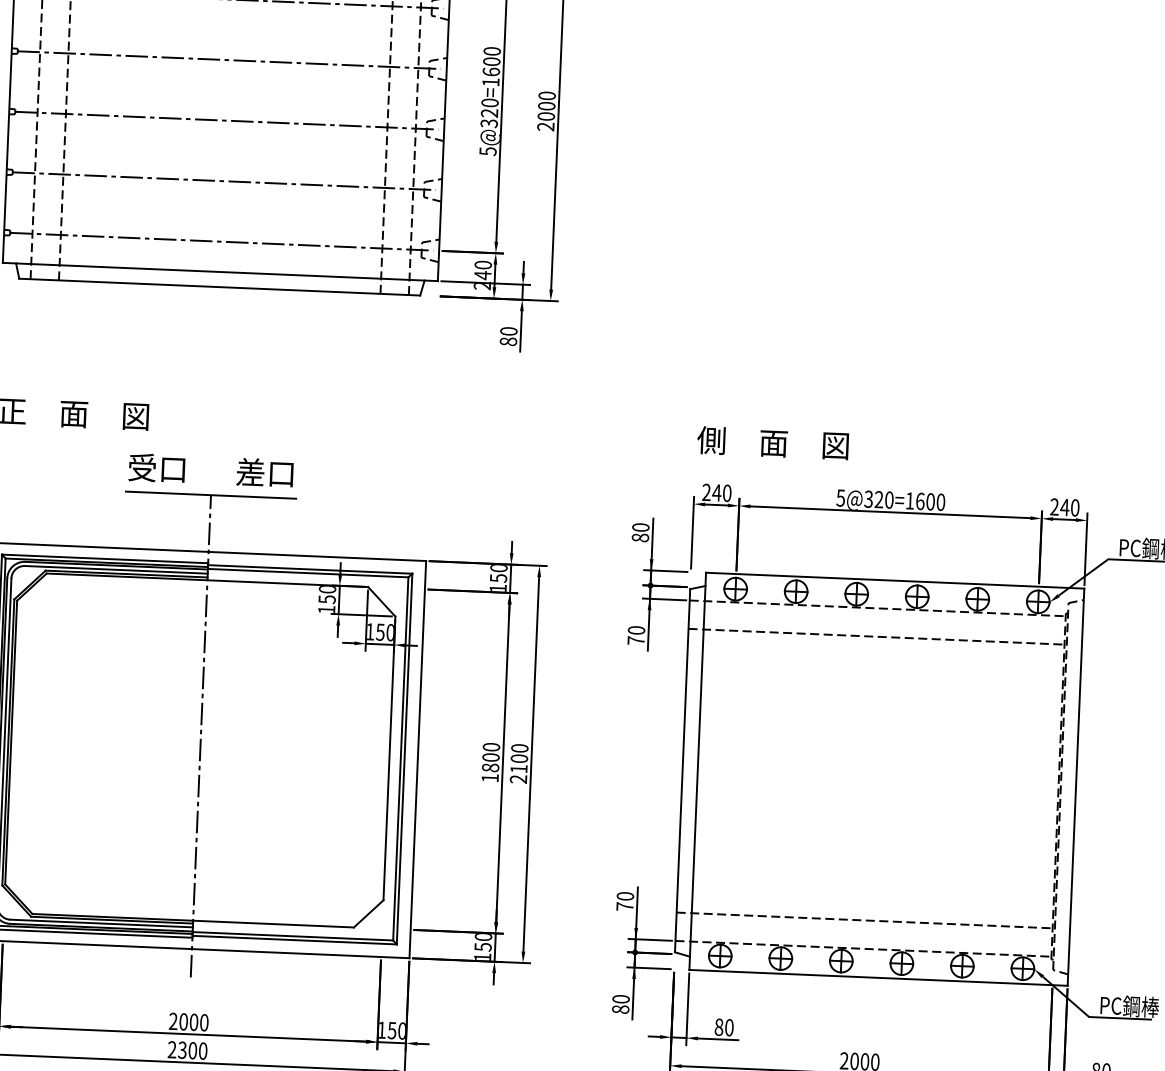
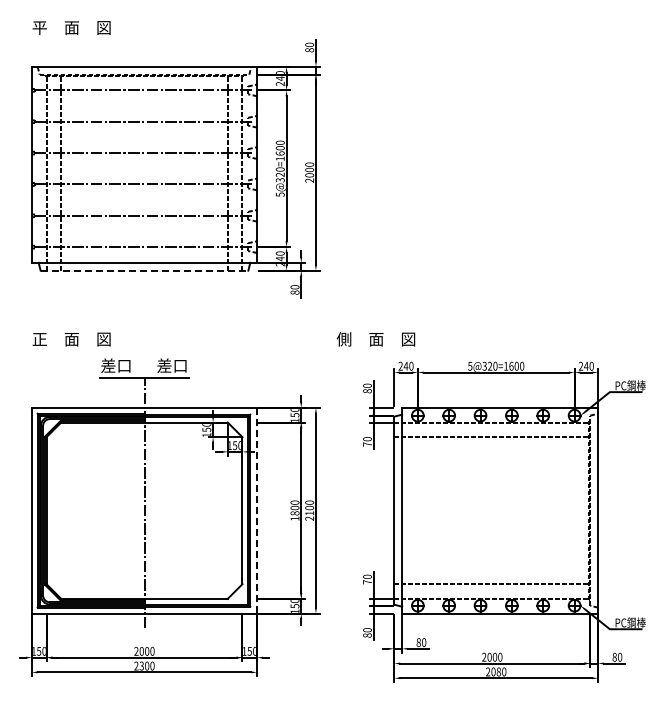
line: (219, 286) -> (144, 270), solid -> dashed
text: (772, 443) -> (375, 339), moved
text: (142, 467) -> (108, 365), 受口 -> 差口
line: (418, 759) -> (257, 510), solid -> dashed

